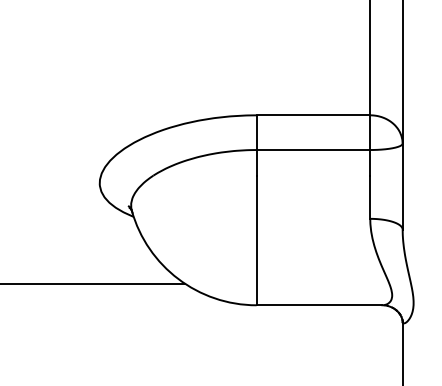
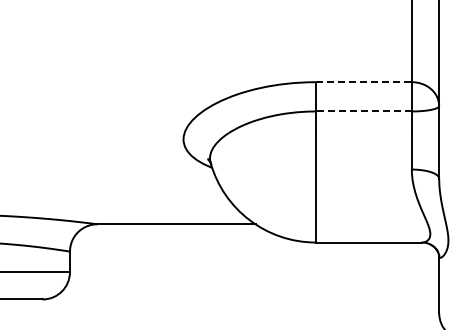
line: (312, 115) -> (363, 82), solid -> dashed
line: (312, 150) -> (363, 111), solid -> dashed

